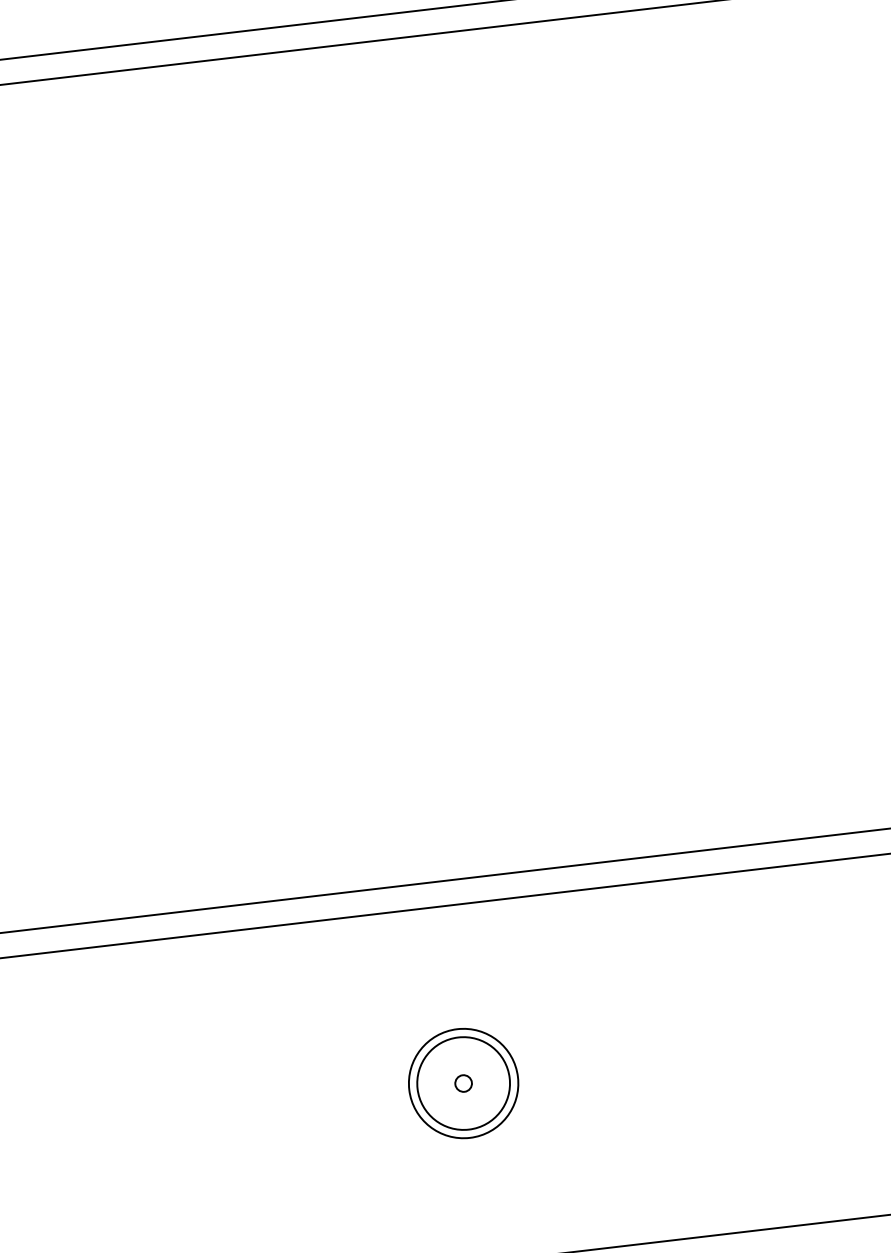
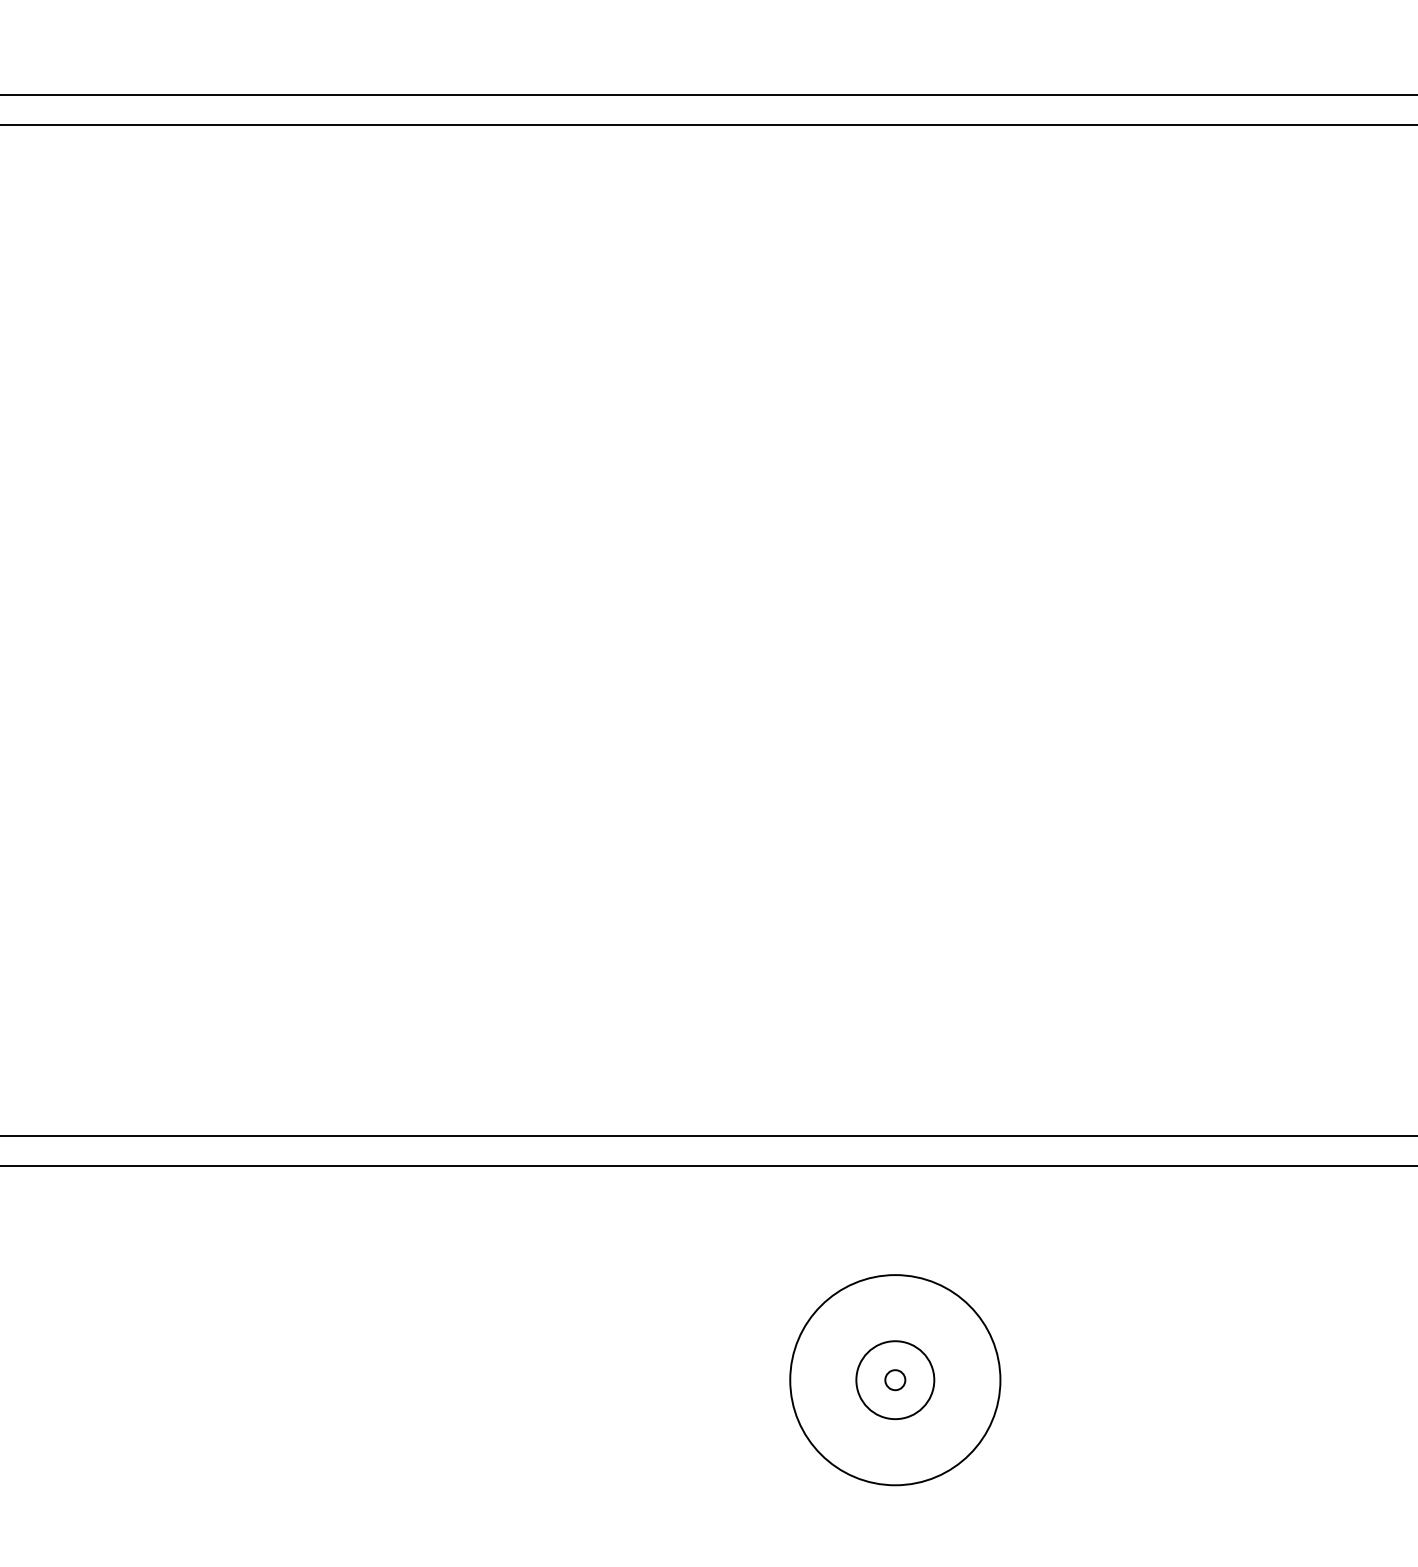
circle: (463, 1082) -> (895, 1379), size x0.7
circle: (463, 1082) -> (895, 1379), size x1.6

